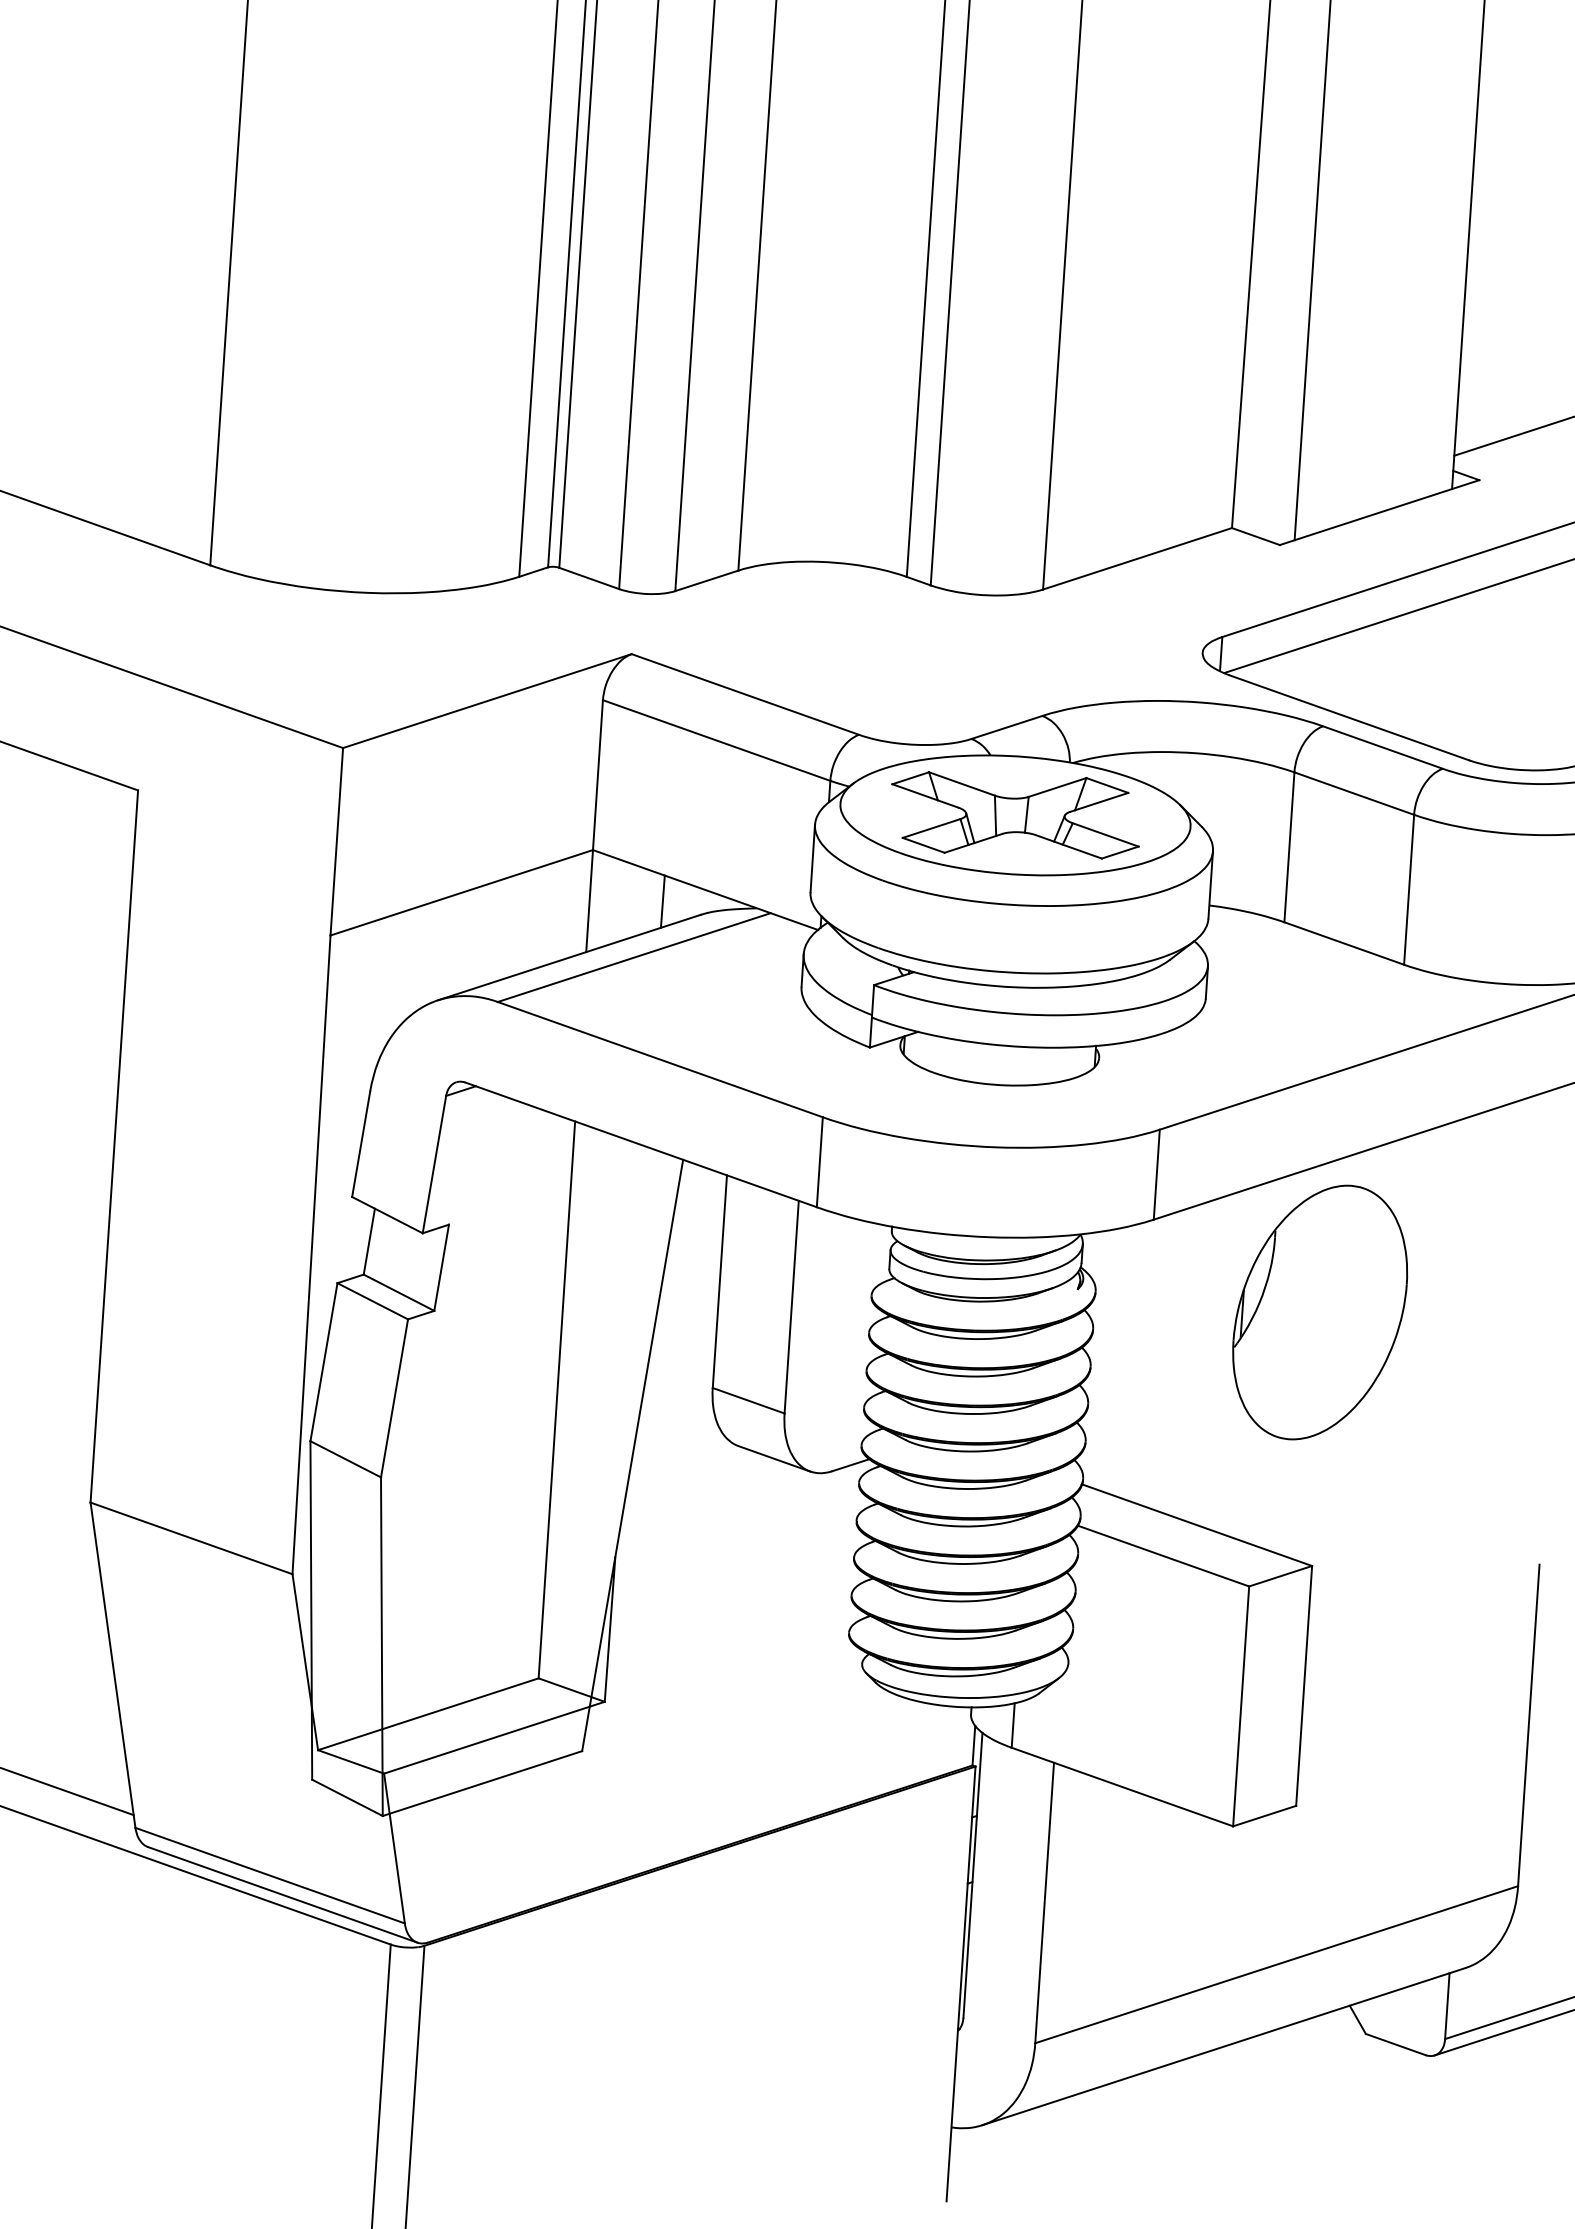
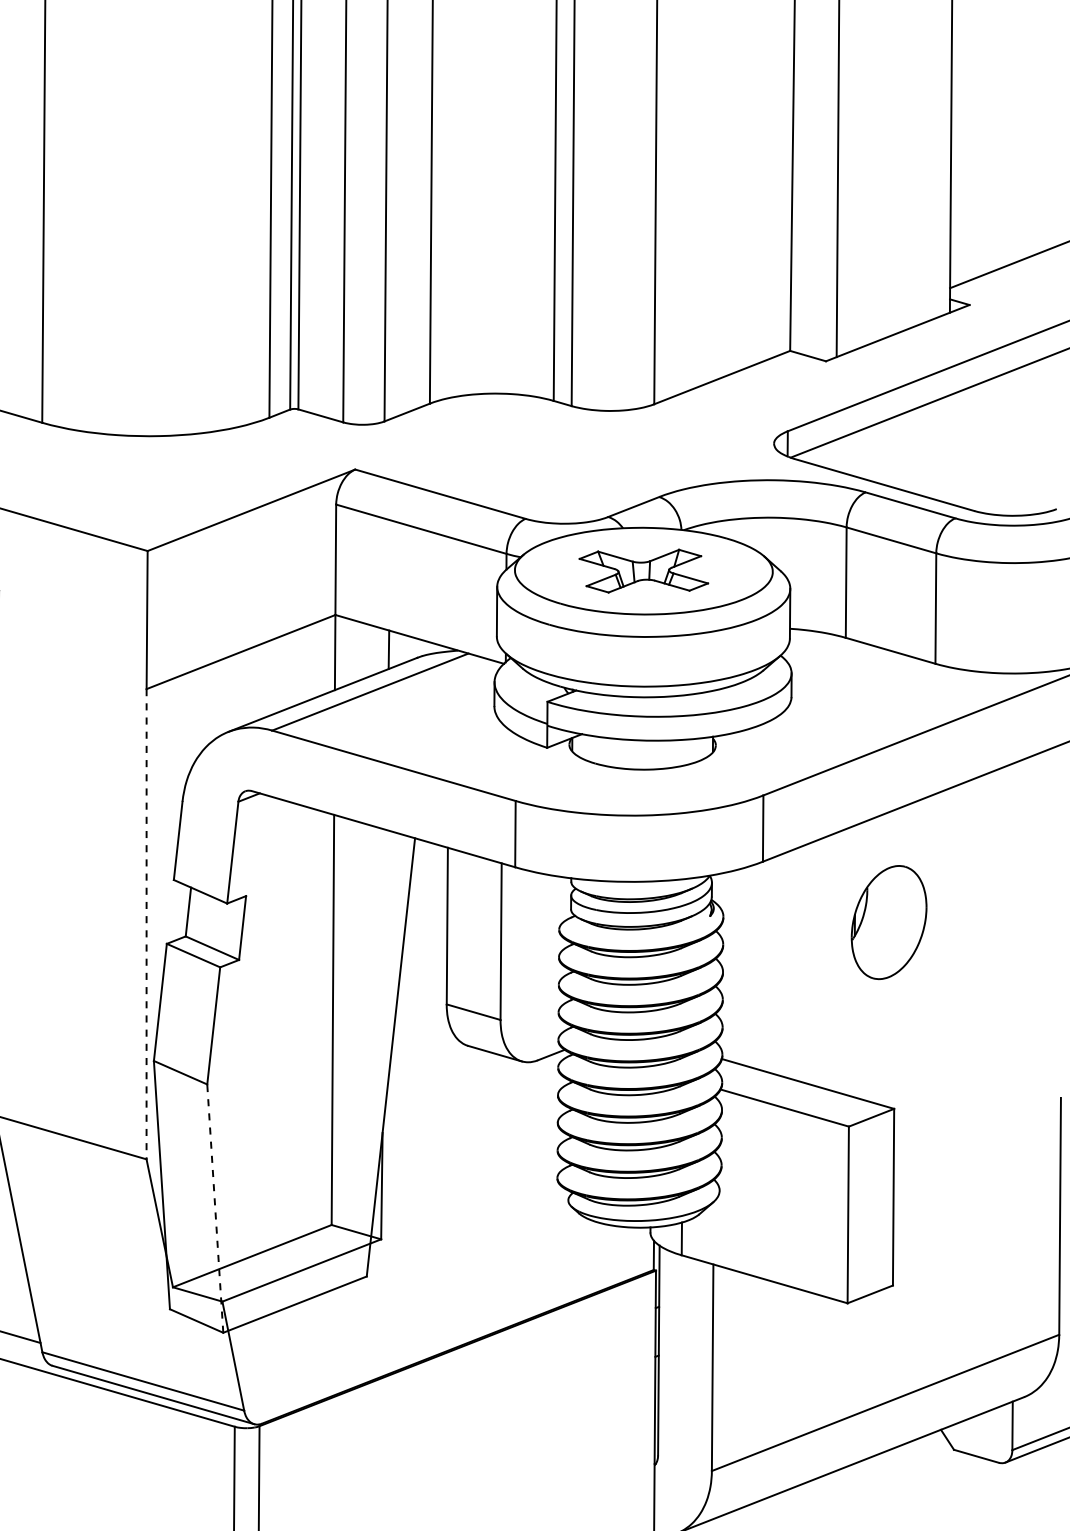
part: (1015, 815) -> (643, 571), size x0.7
line: (311, 1254) -> (146, 923), solid -> dashed
part: (1320, 1312) -> (889, 922), size x0.6
line: (381, 1646) -> (214, 1208), solid -> dashed

